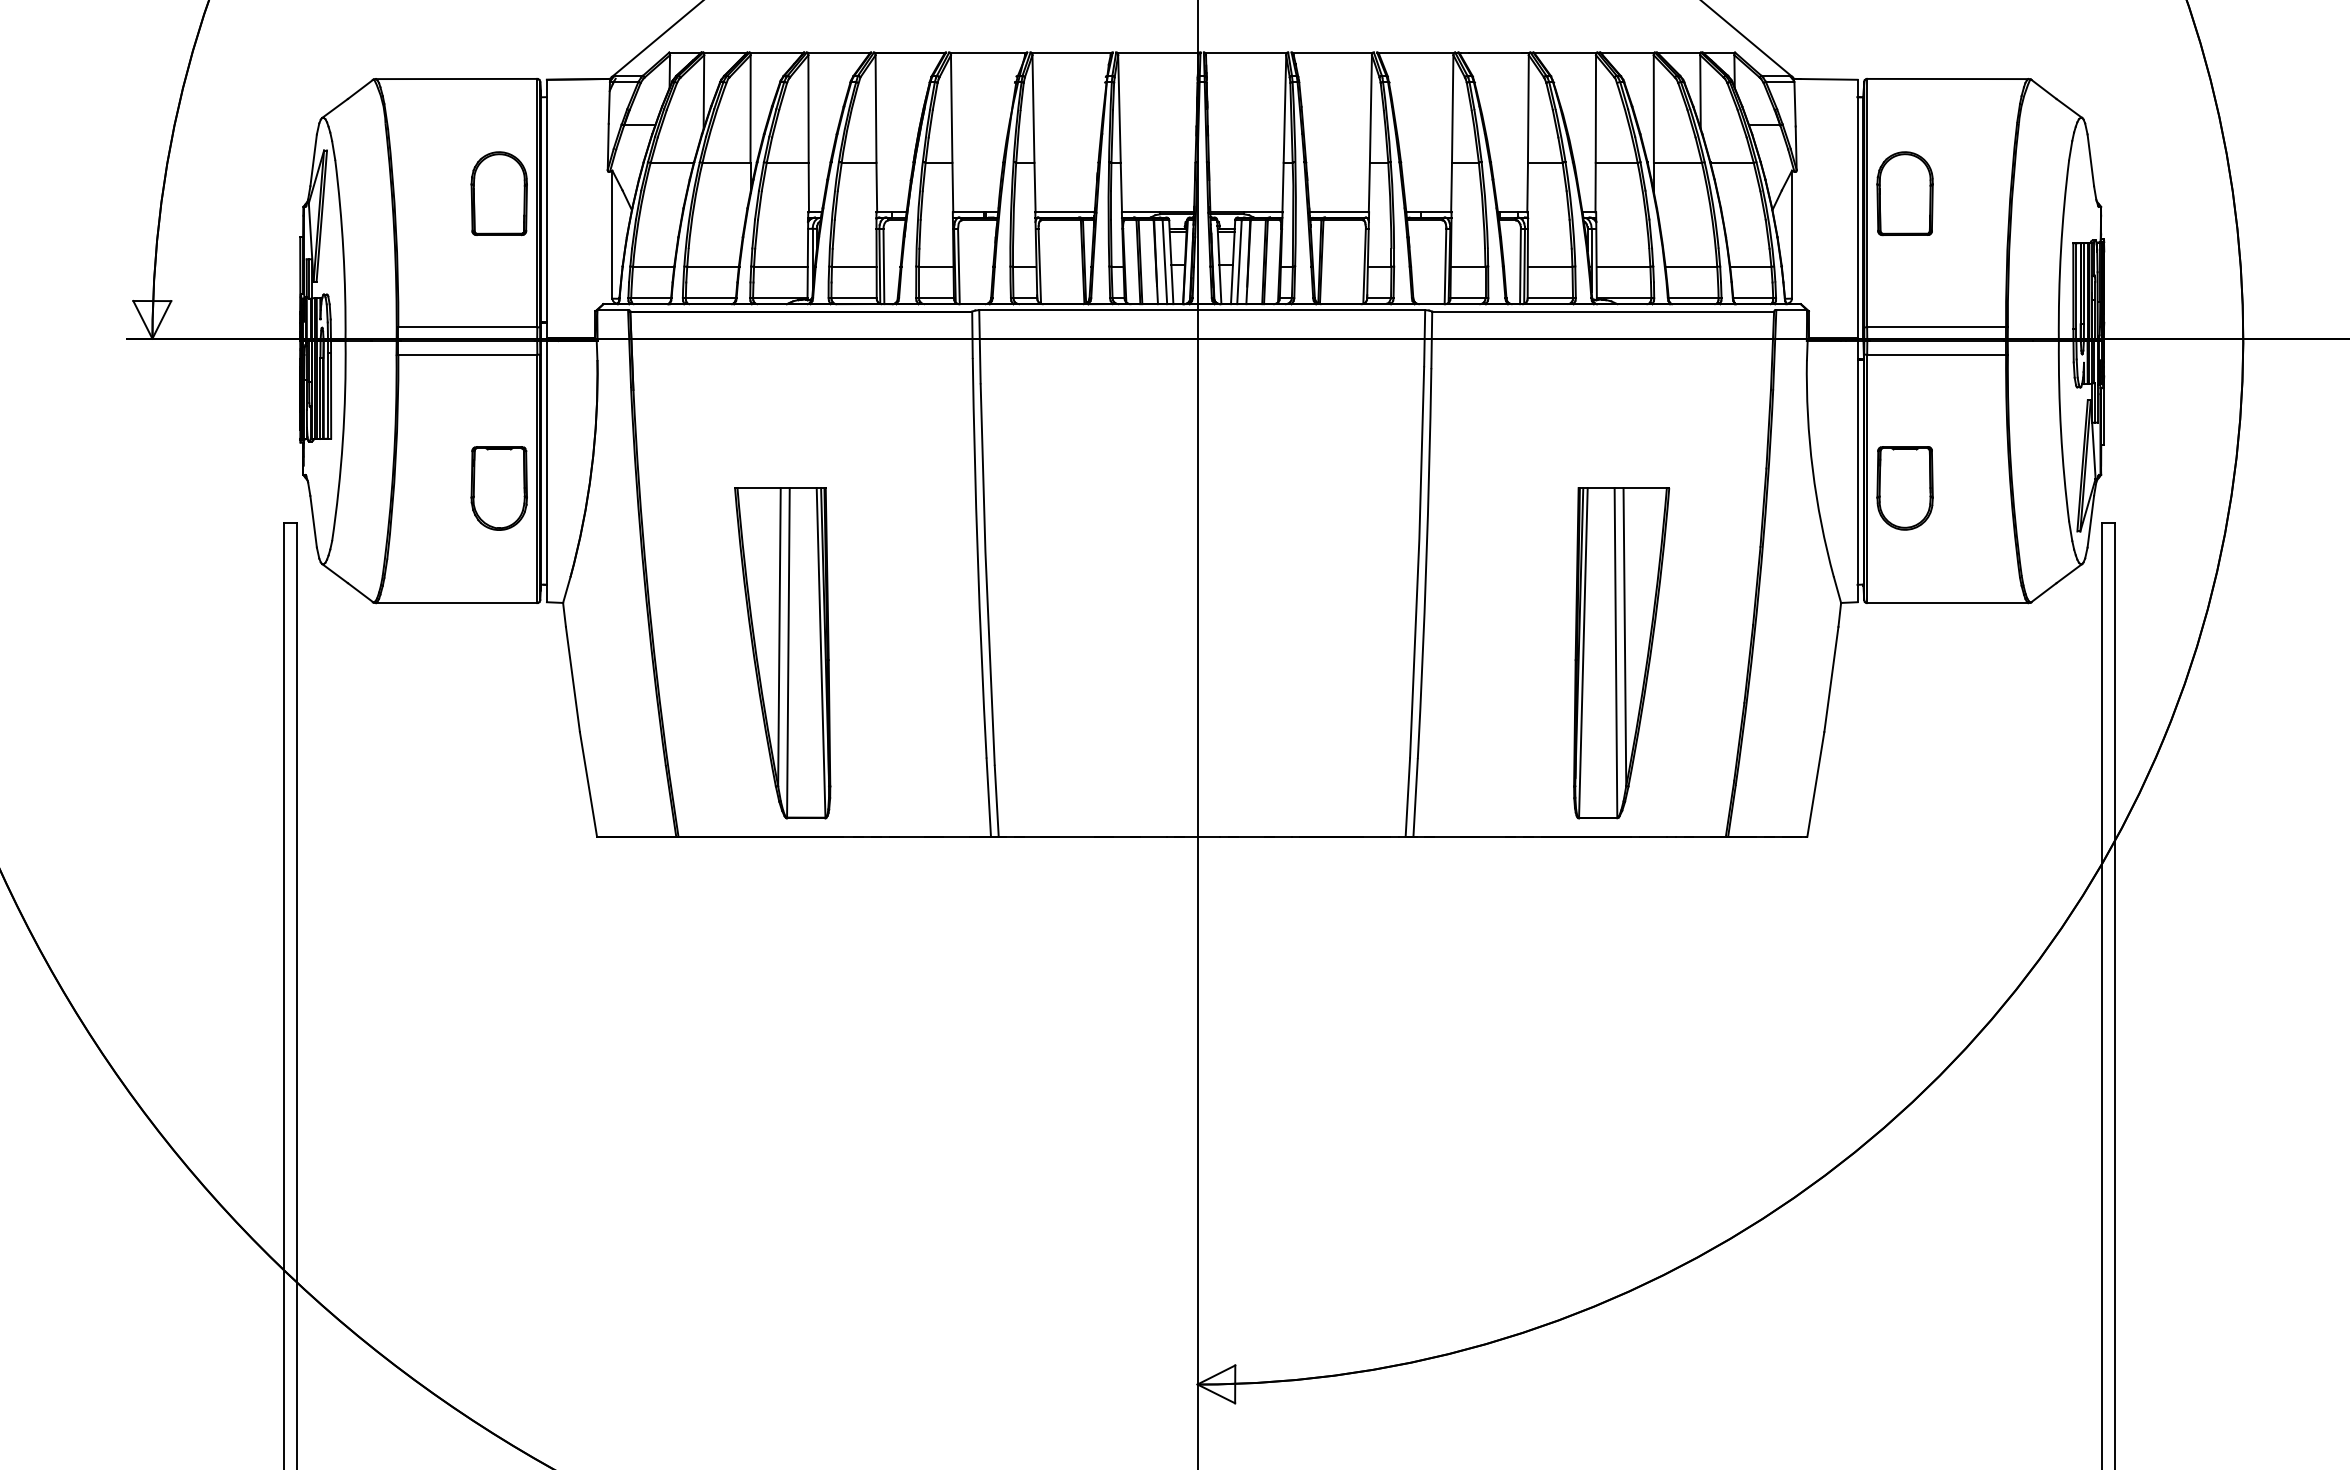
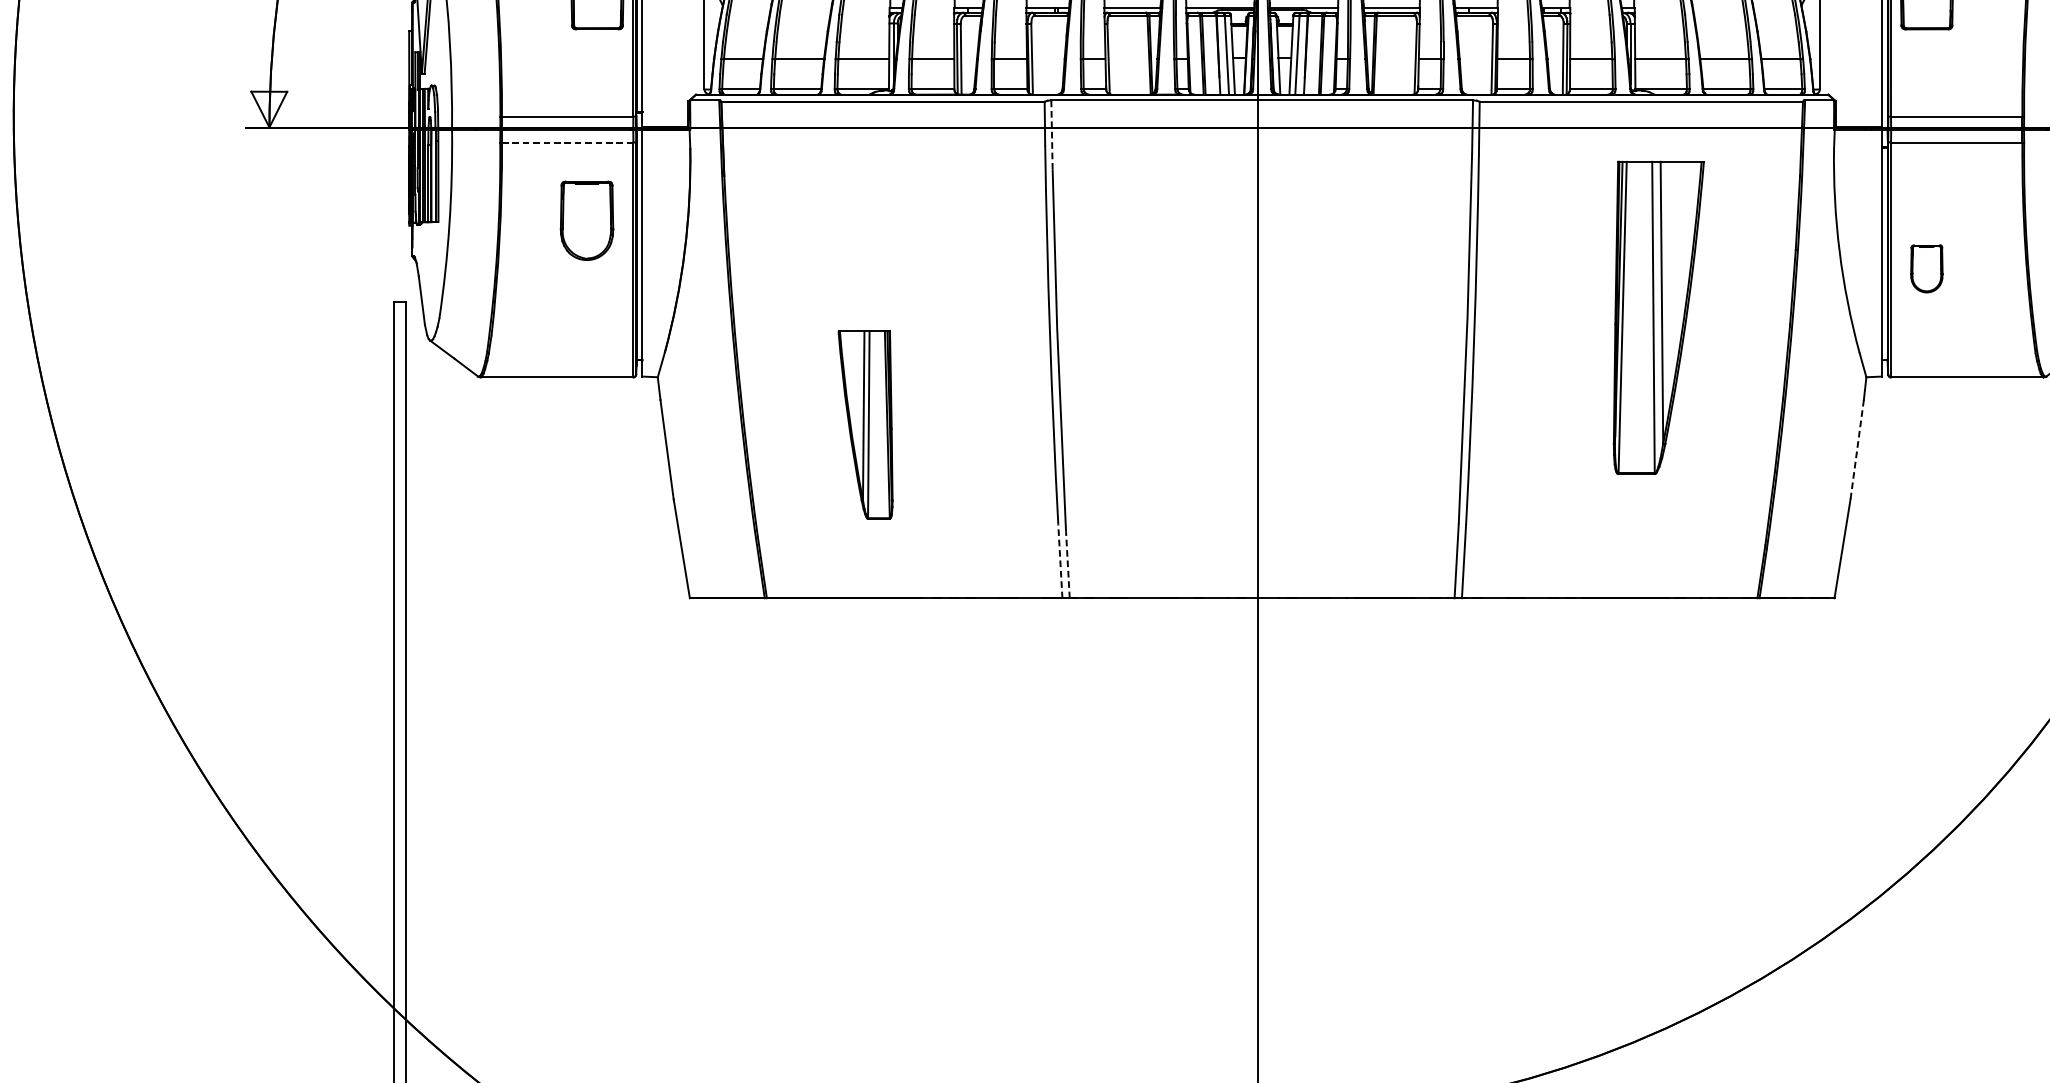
line: (979, 346) -> (1051, 134), solid -> dashed
line: (467, 354) -> (567, 142), solid -> dashed
part: (498, 488) -> (586, 220), moved
part: (1904, 488) -> (1926, 269), size x0.6
part: (782, 653) -> (865, 425), size x0.6
part: (1621, 653) -> (1658, 318), moved
line: (1831, 679) -> (1857, 449), solid -> dashed
line: (988, 797) -> (1060, 561), solid -> dashed
line: (996, 800) -> (1067, 564), solid -> dashed

